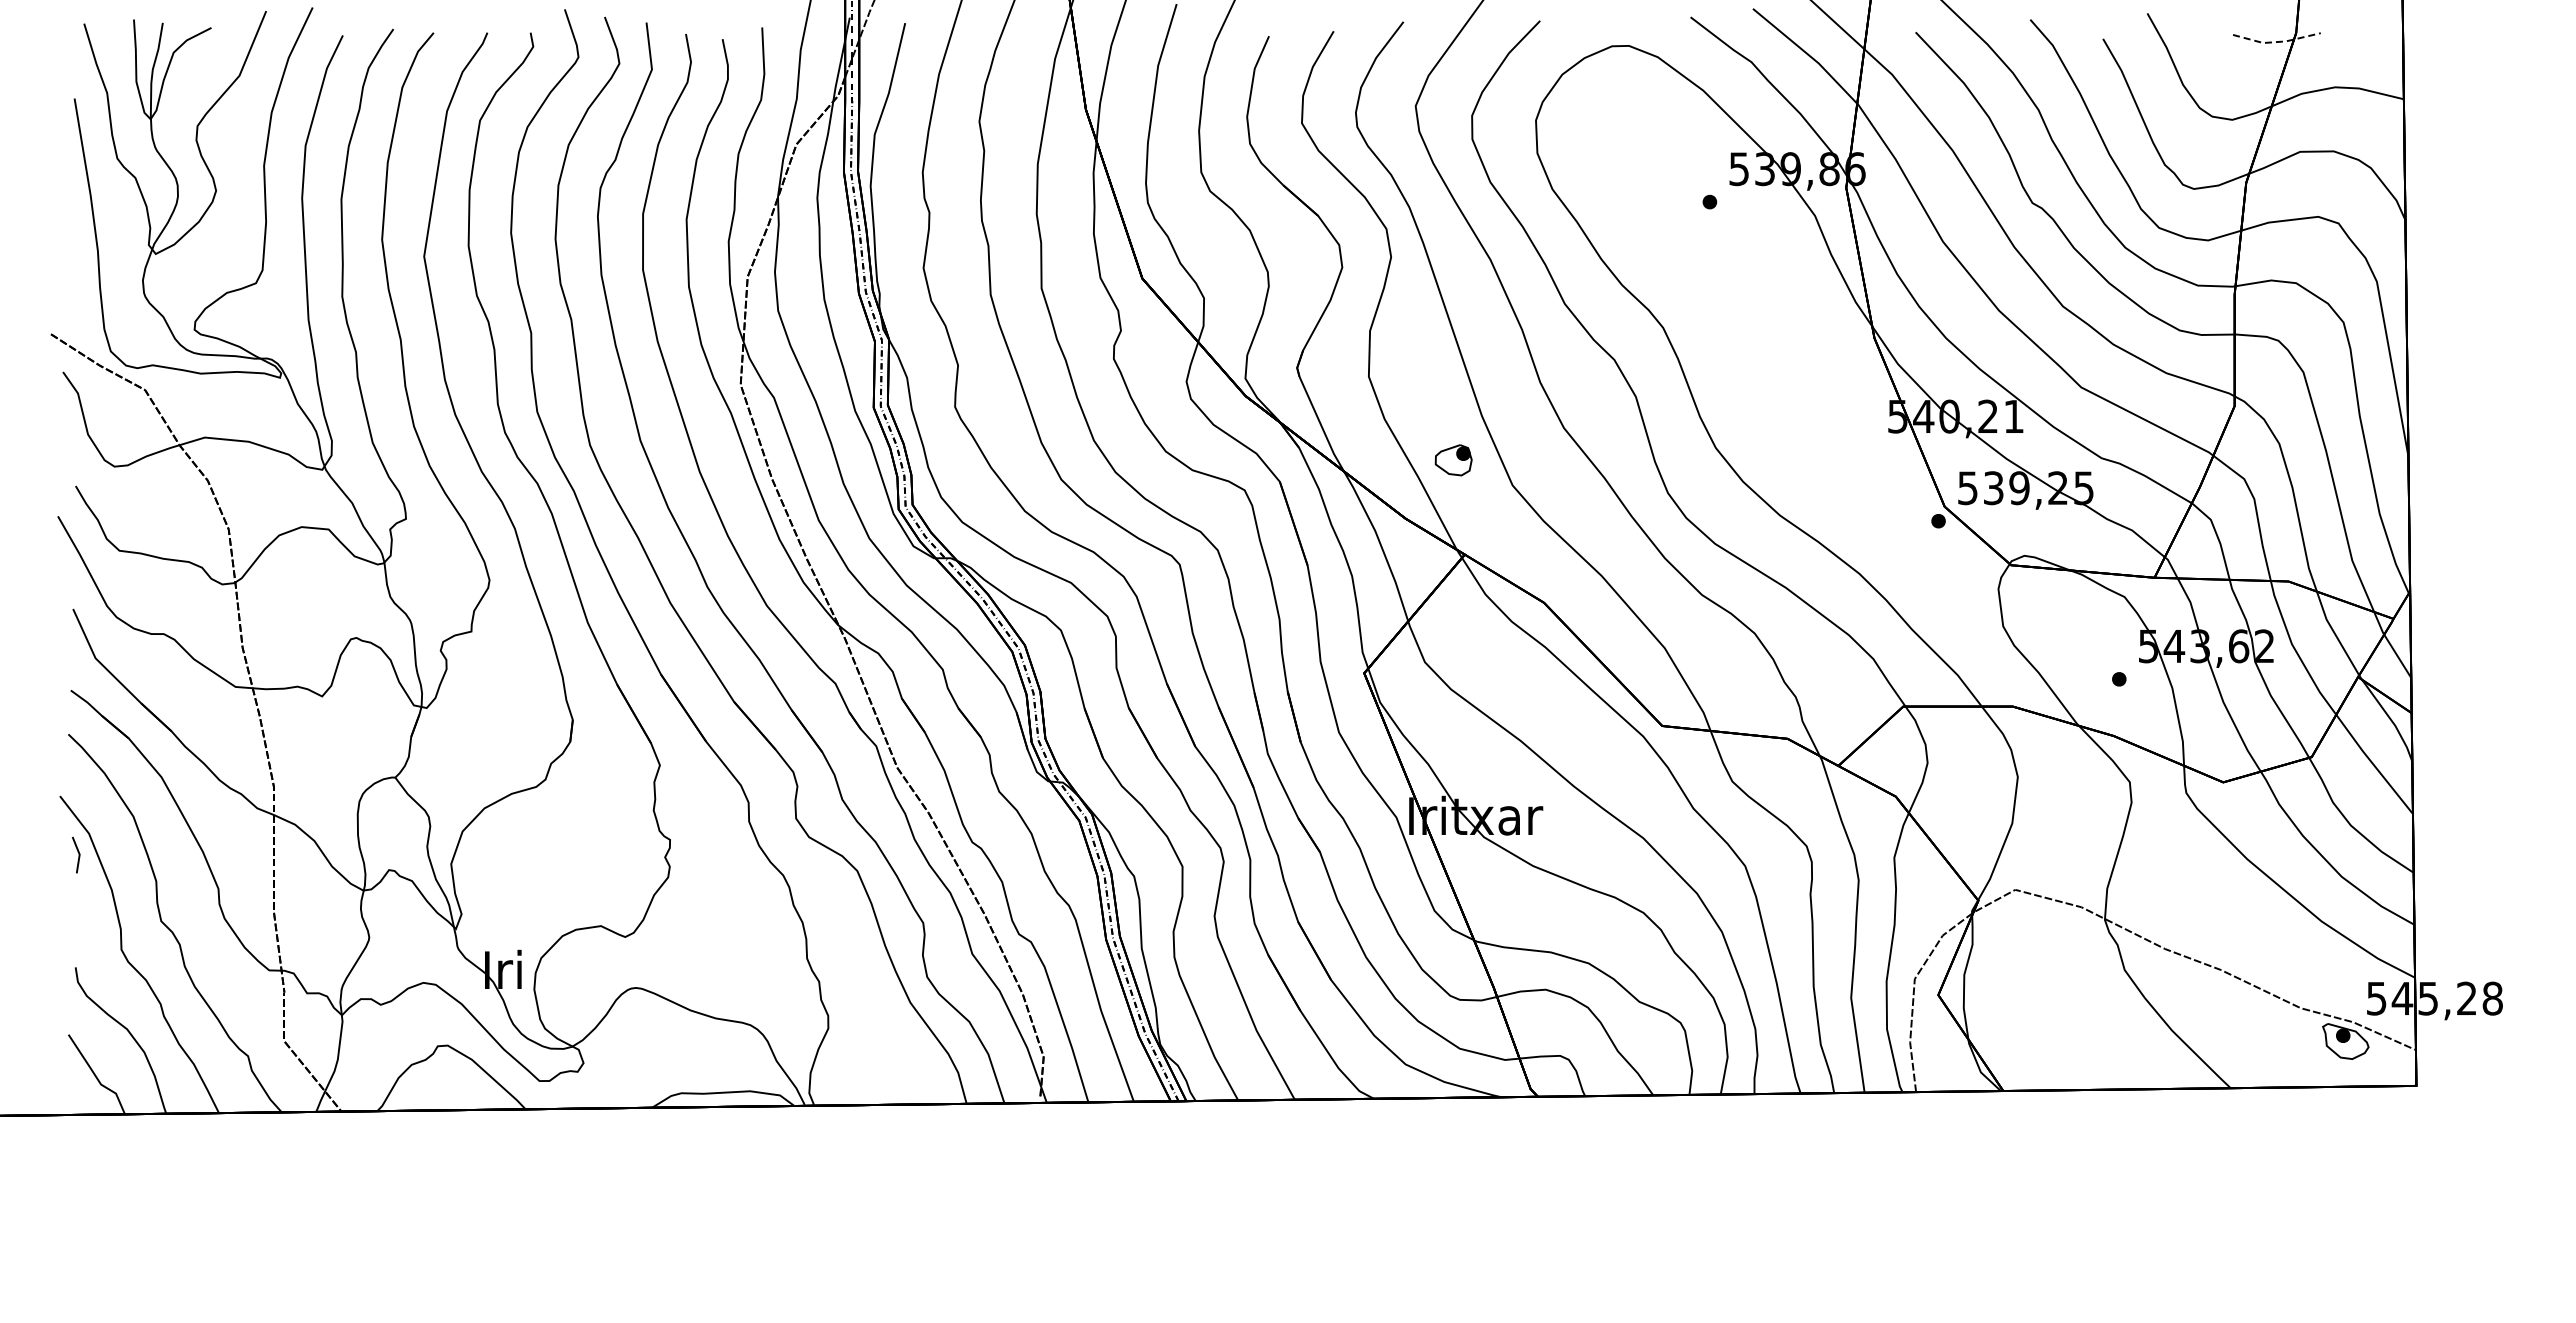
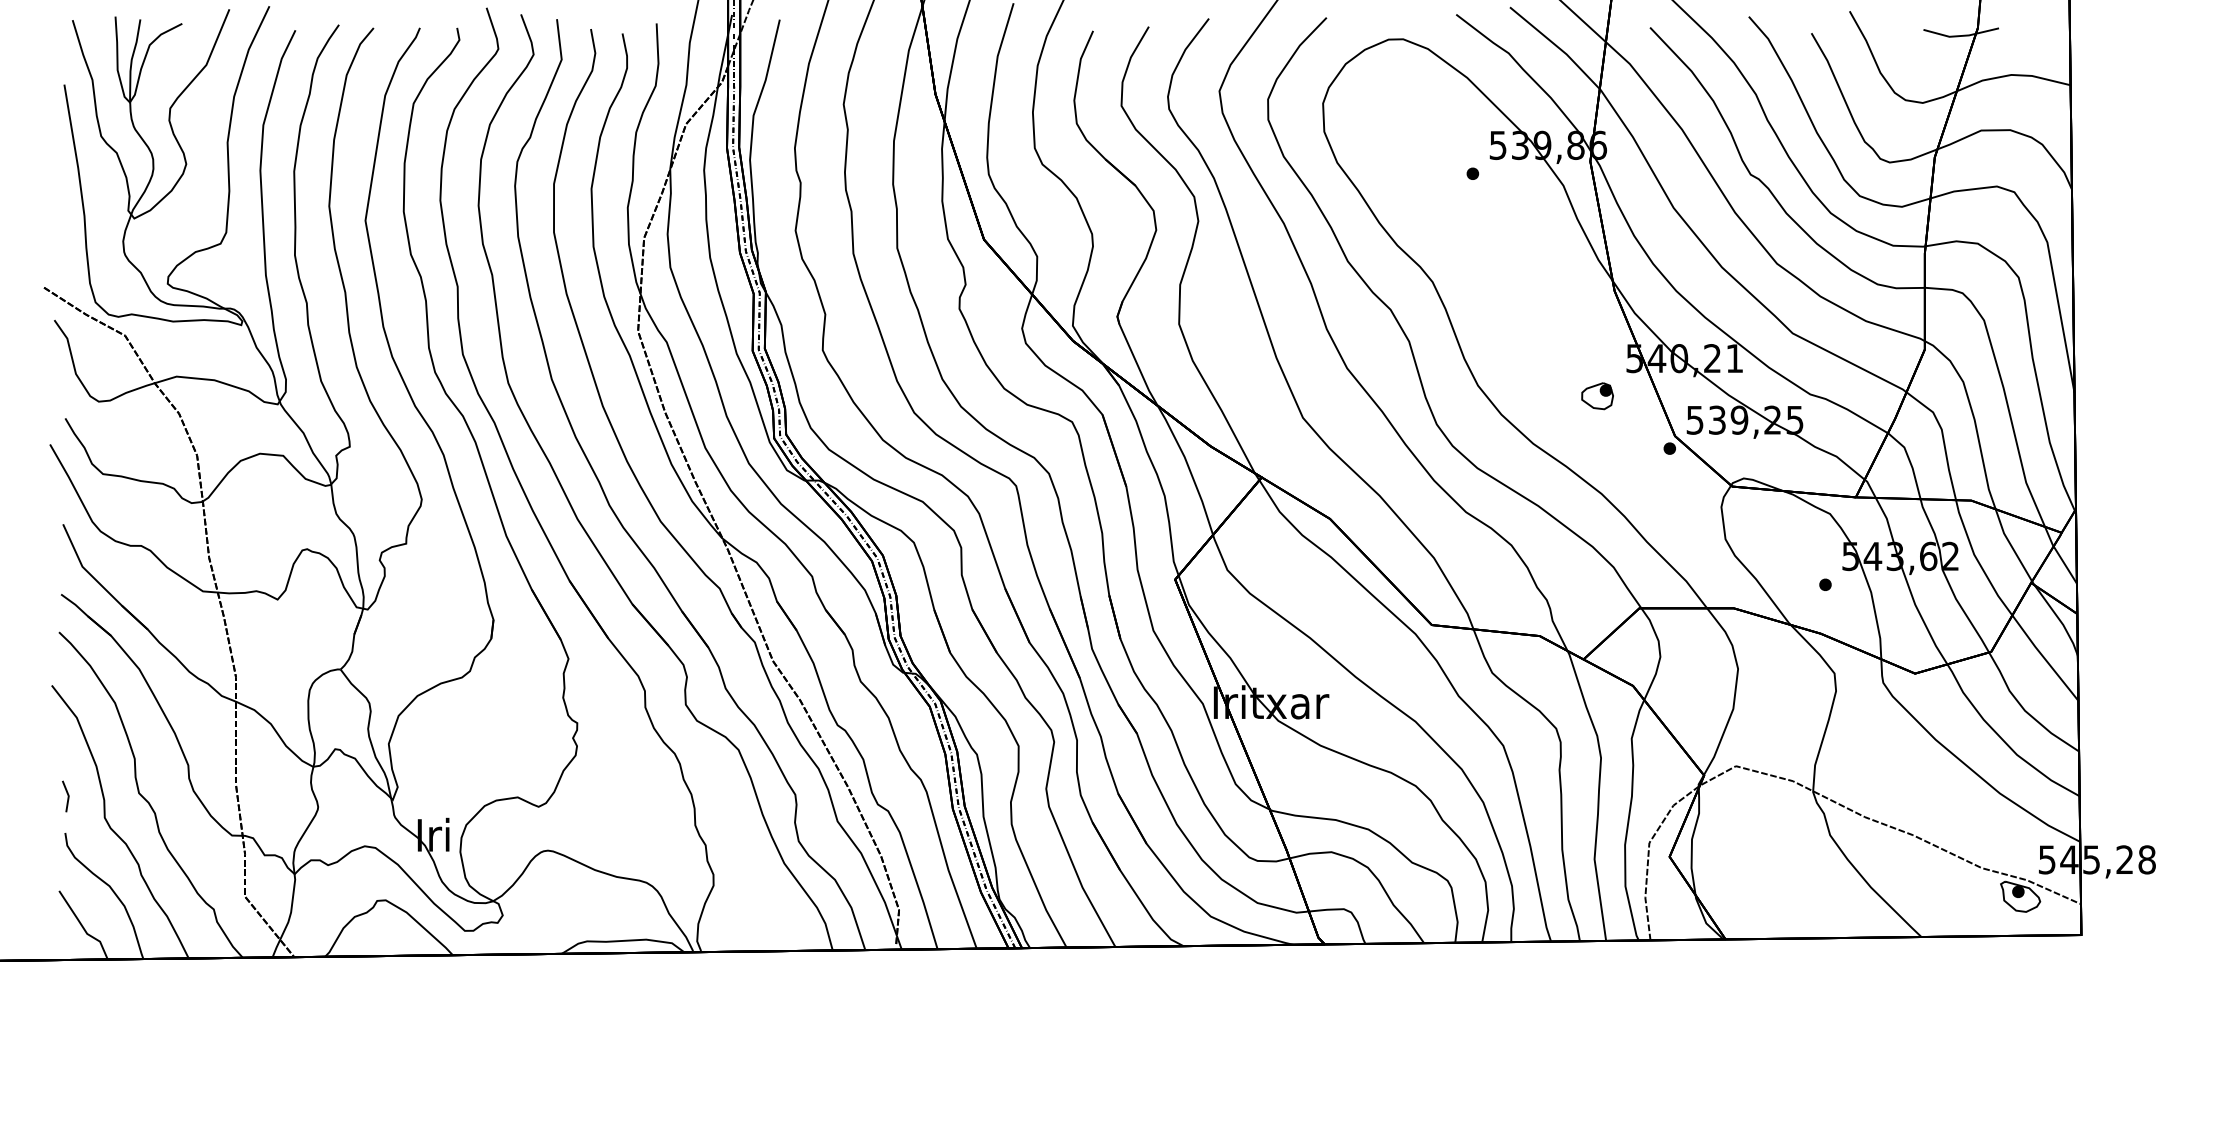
line: (2277, 42) -> (1961, 36), dashed -> solid
part: (1453, 460) -> (1597, 396), moved
line: (77, 852) -> (66, 794), moved

